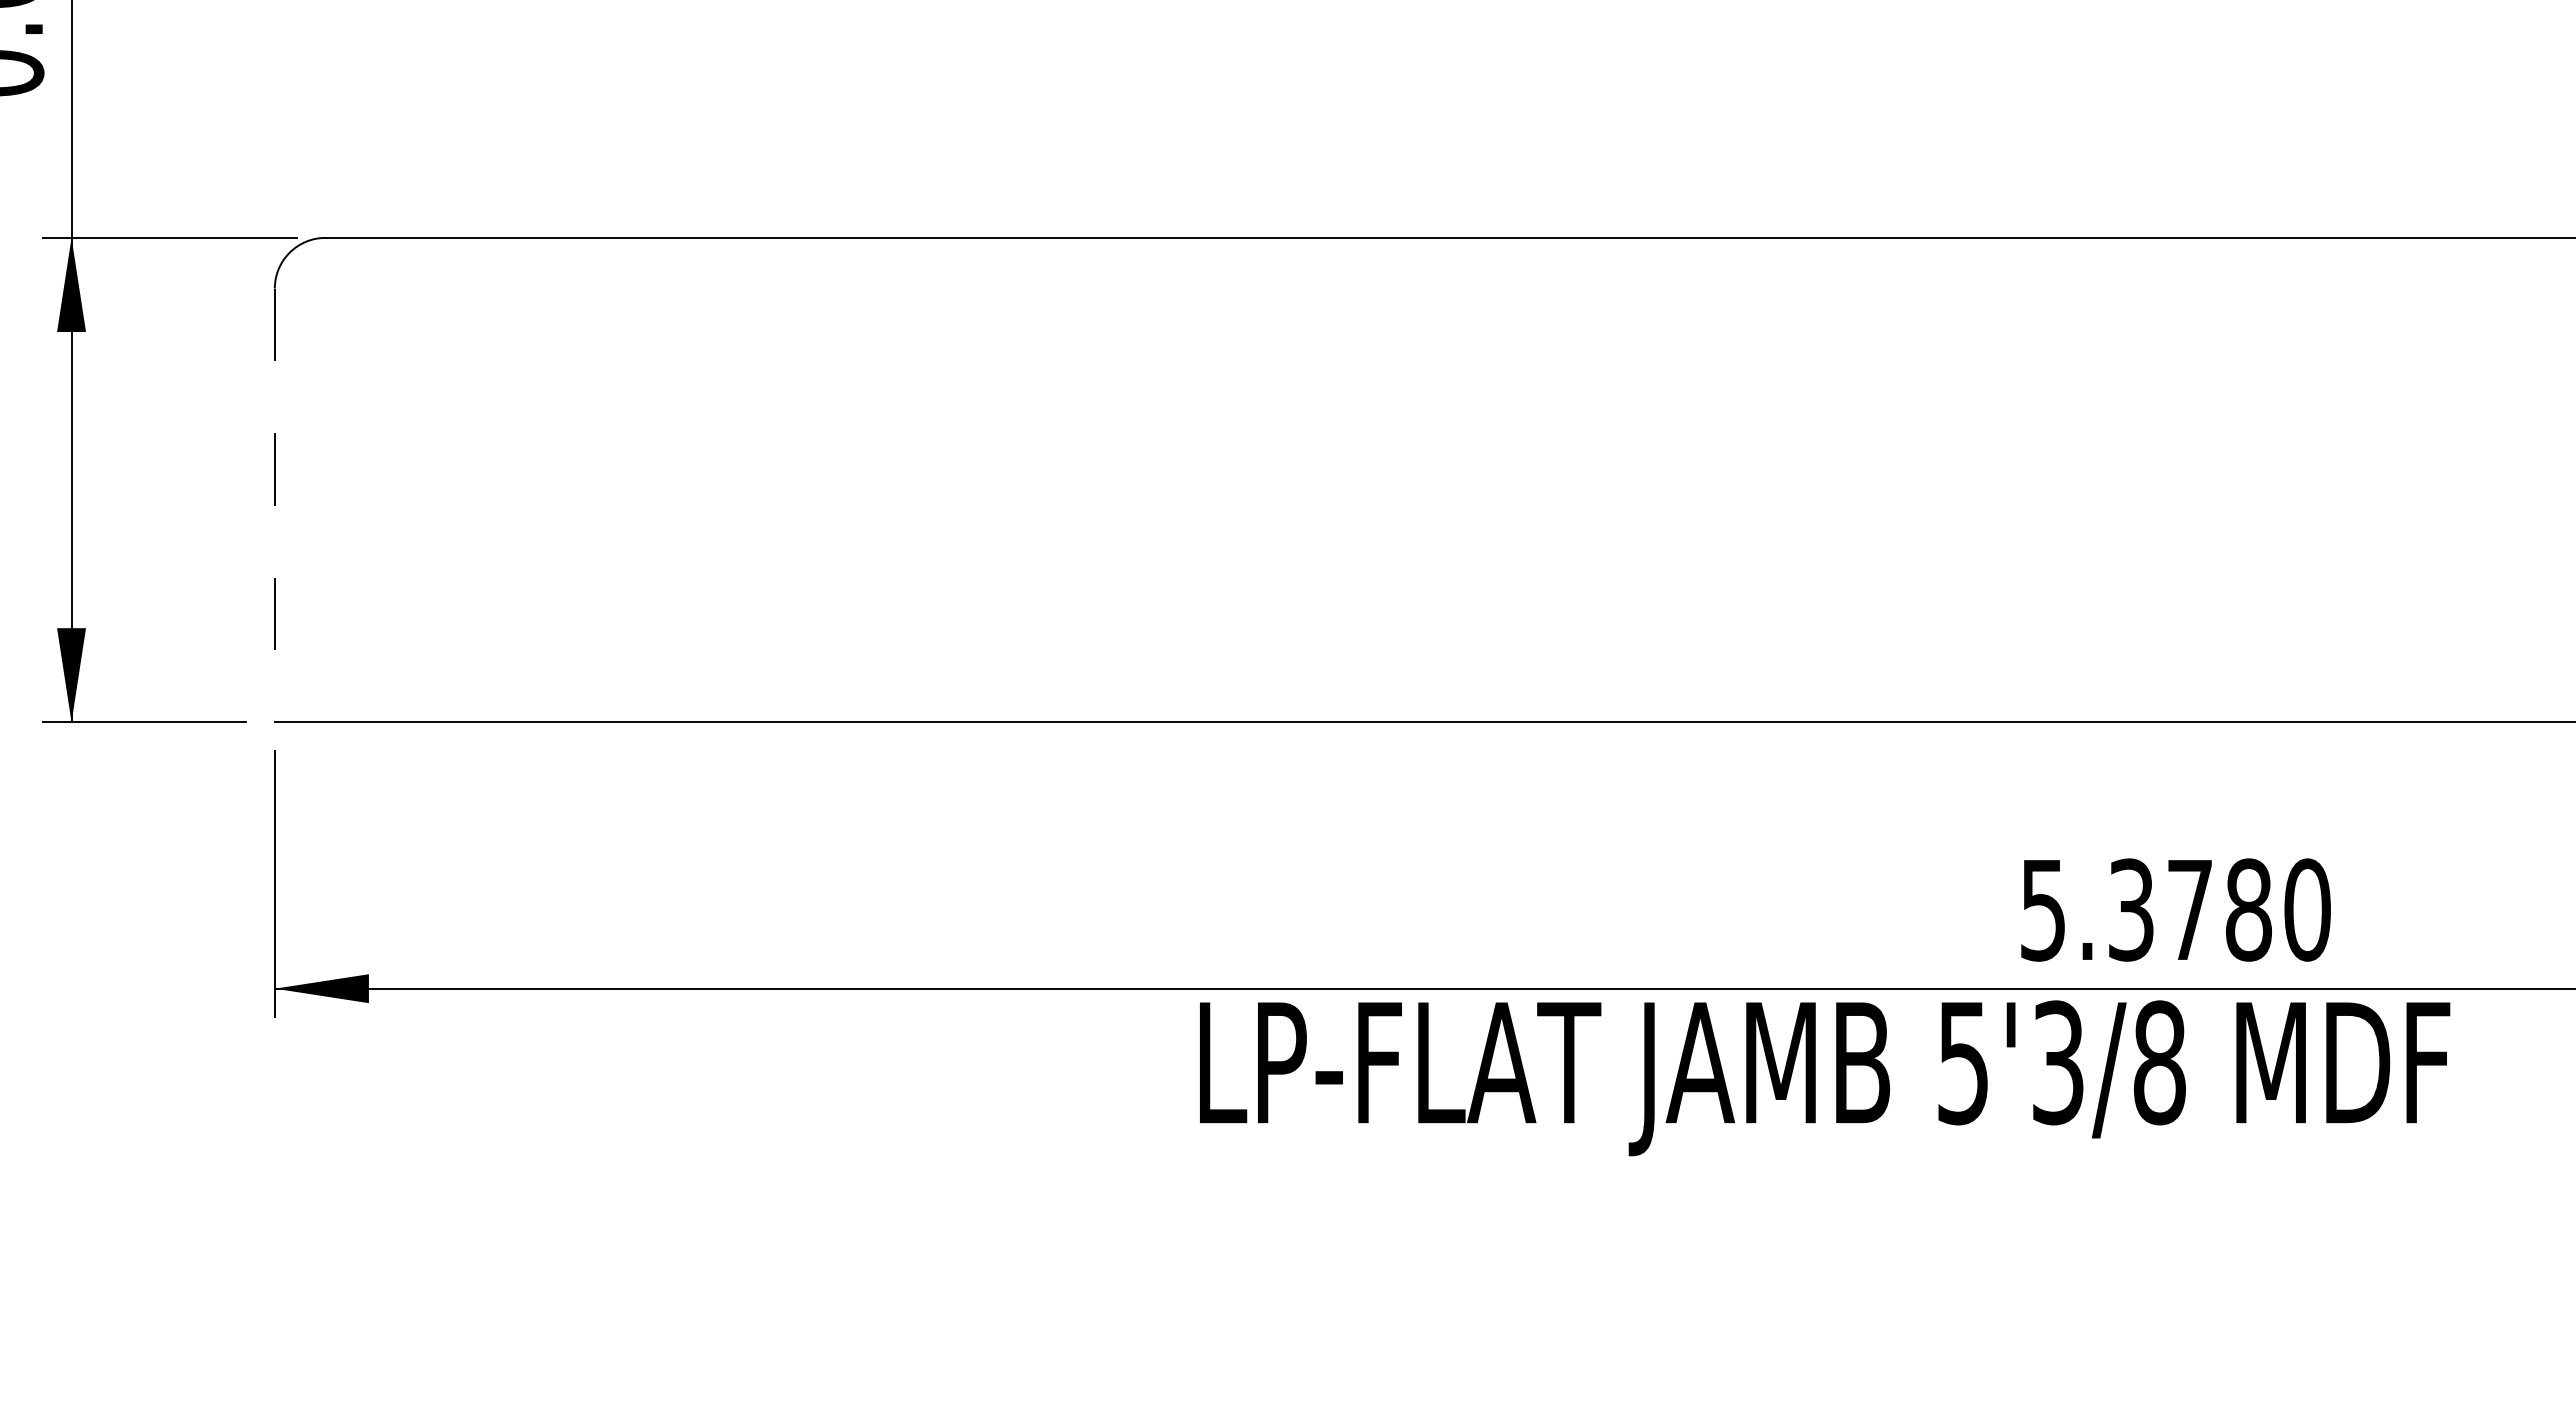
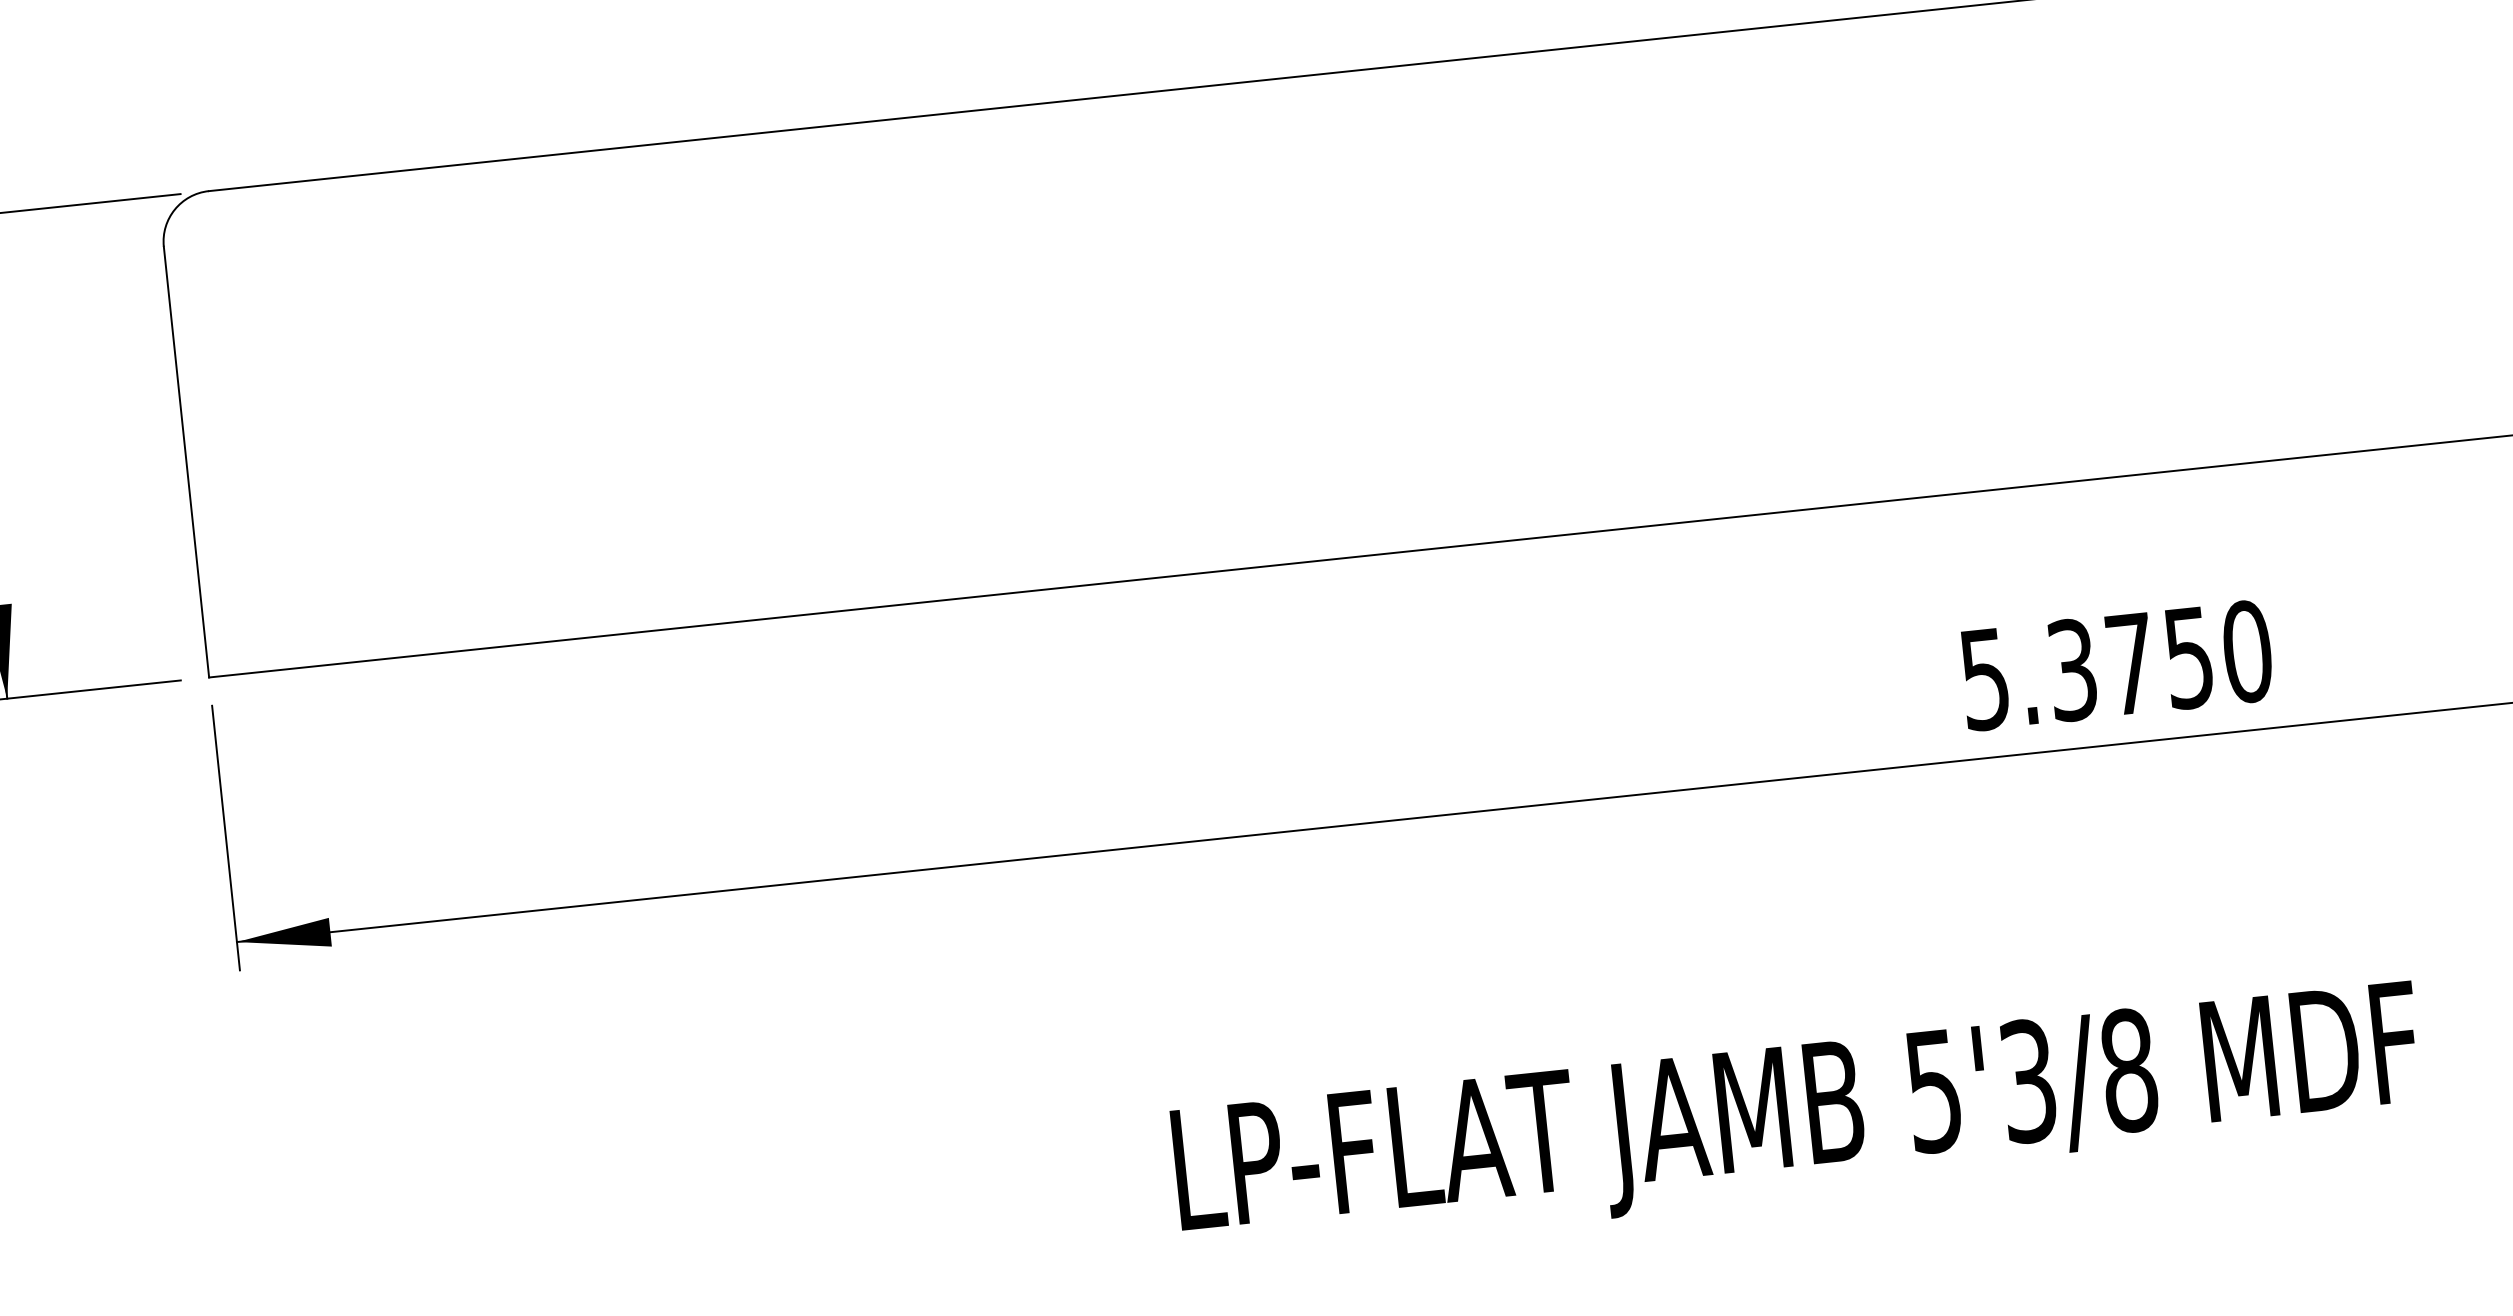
line: (274, 505) -> (186, 462), dashed -> solid
text: (2248, 909) -> (2188, 657), 5.3780 -> 5.3750
text: (1825, 1078) -> (1798, 1121), moved

